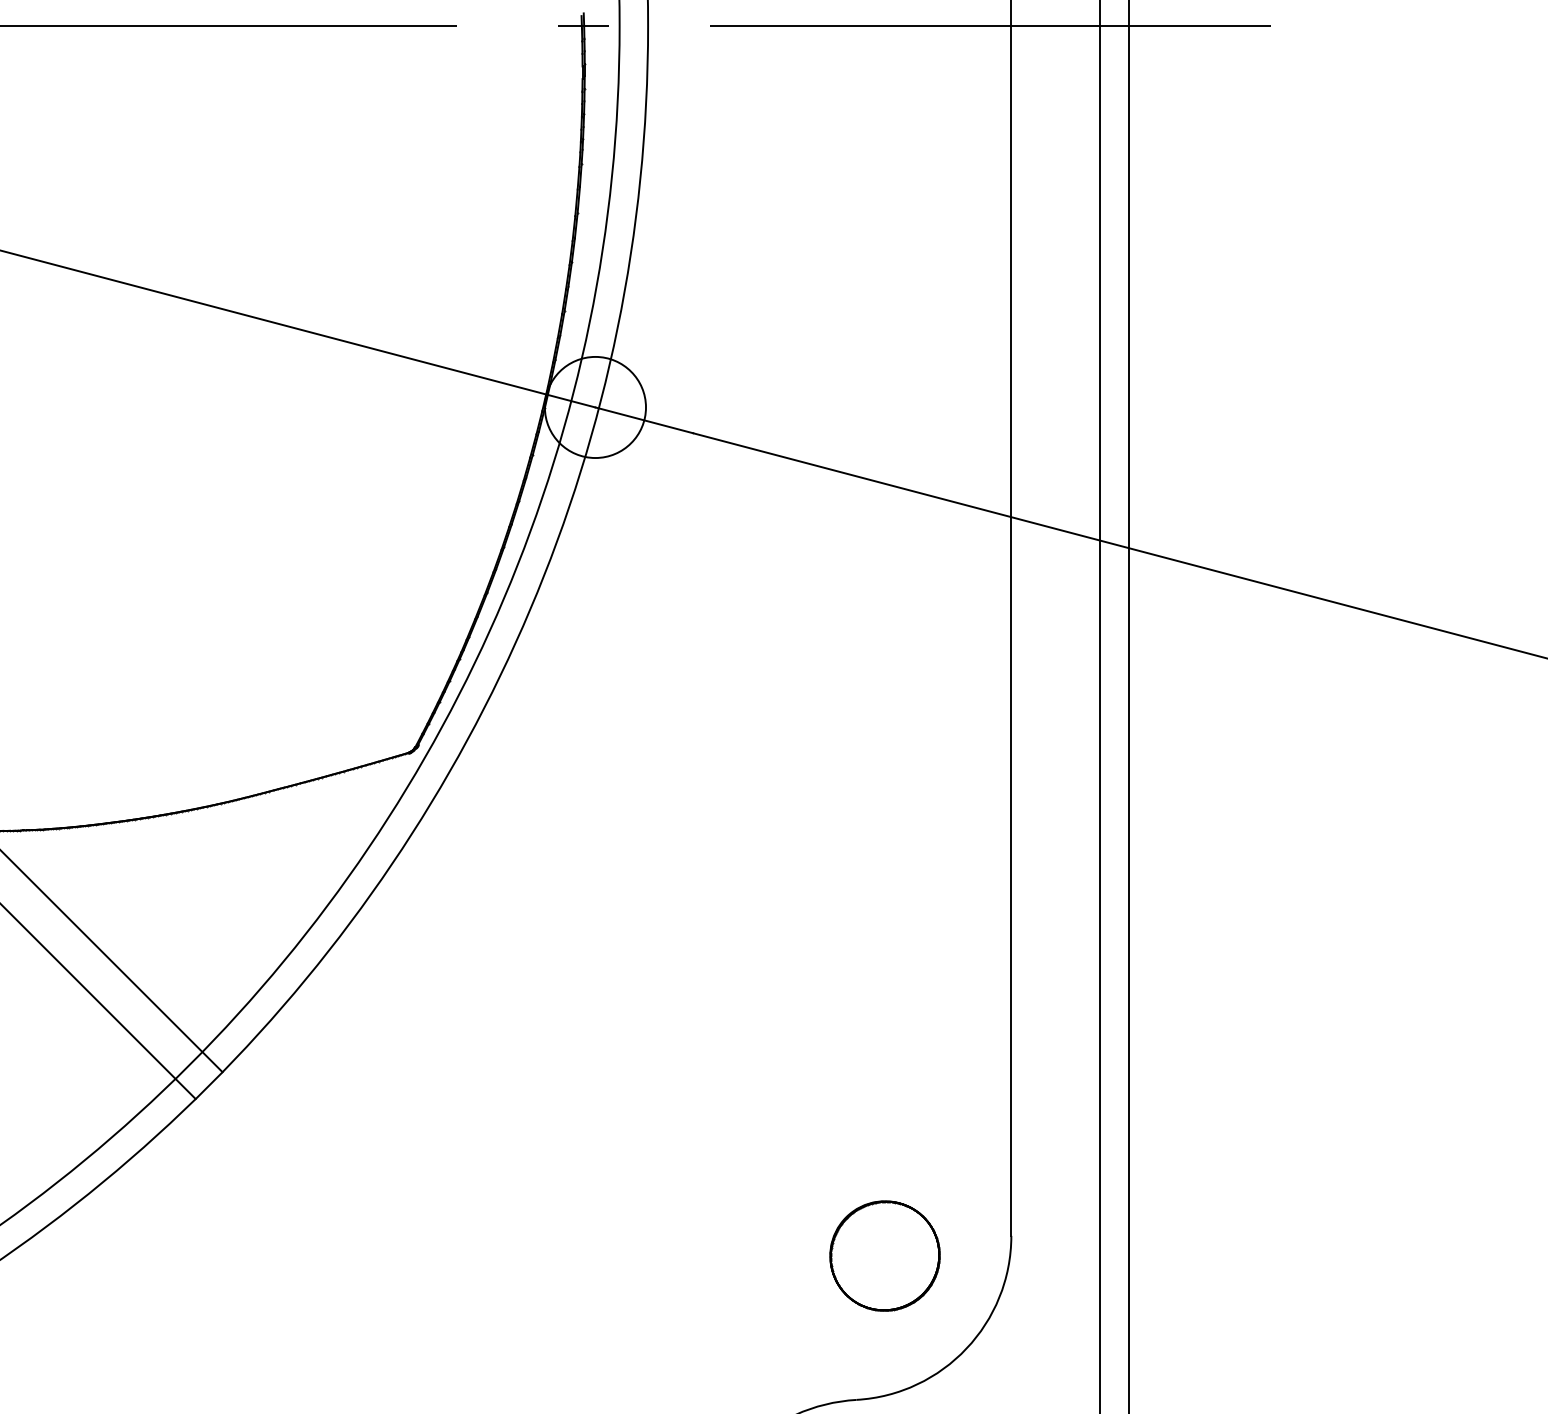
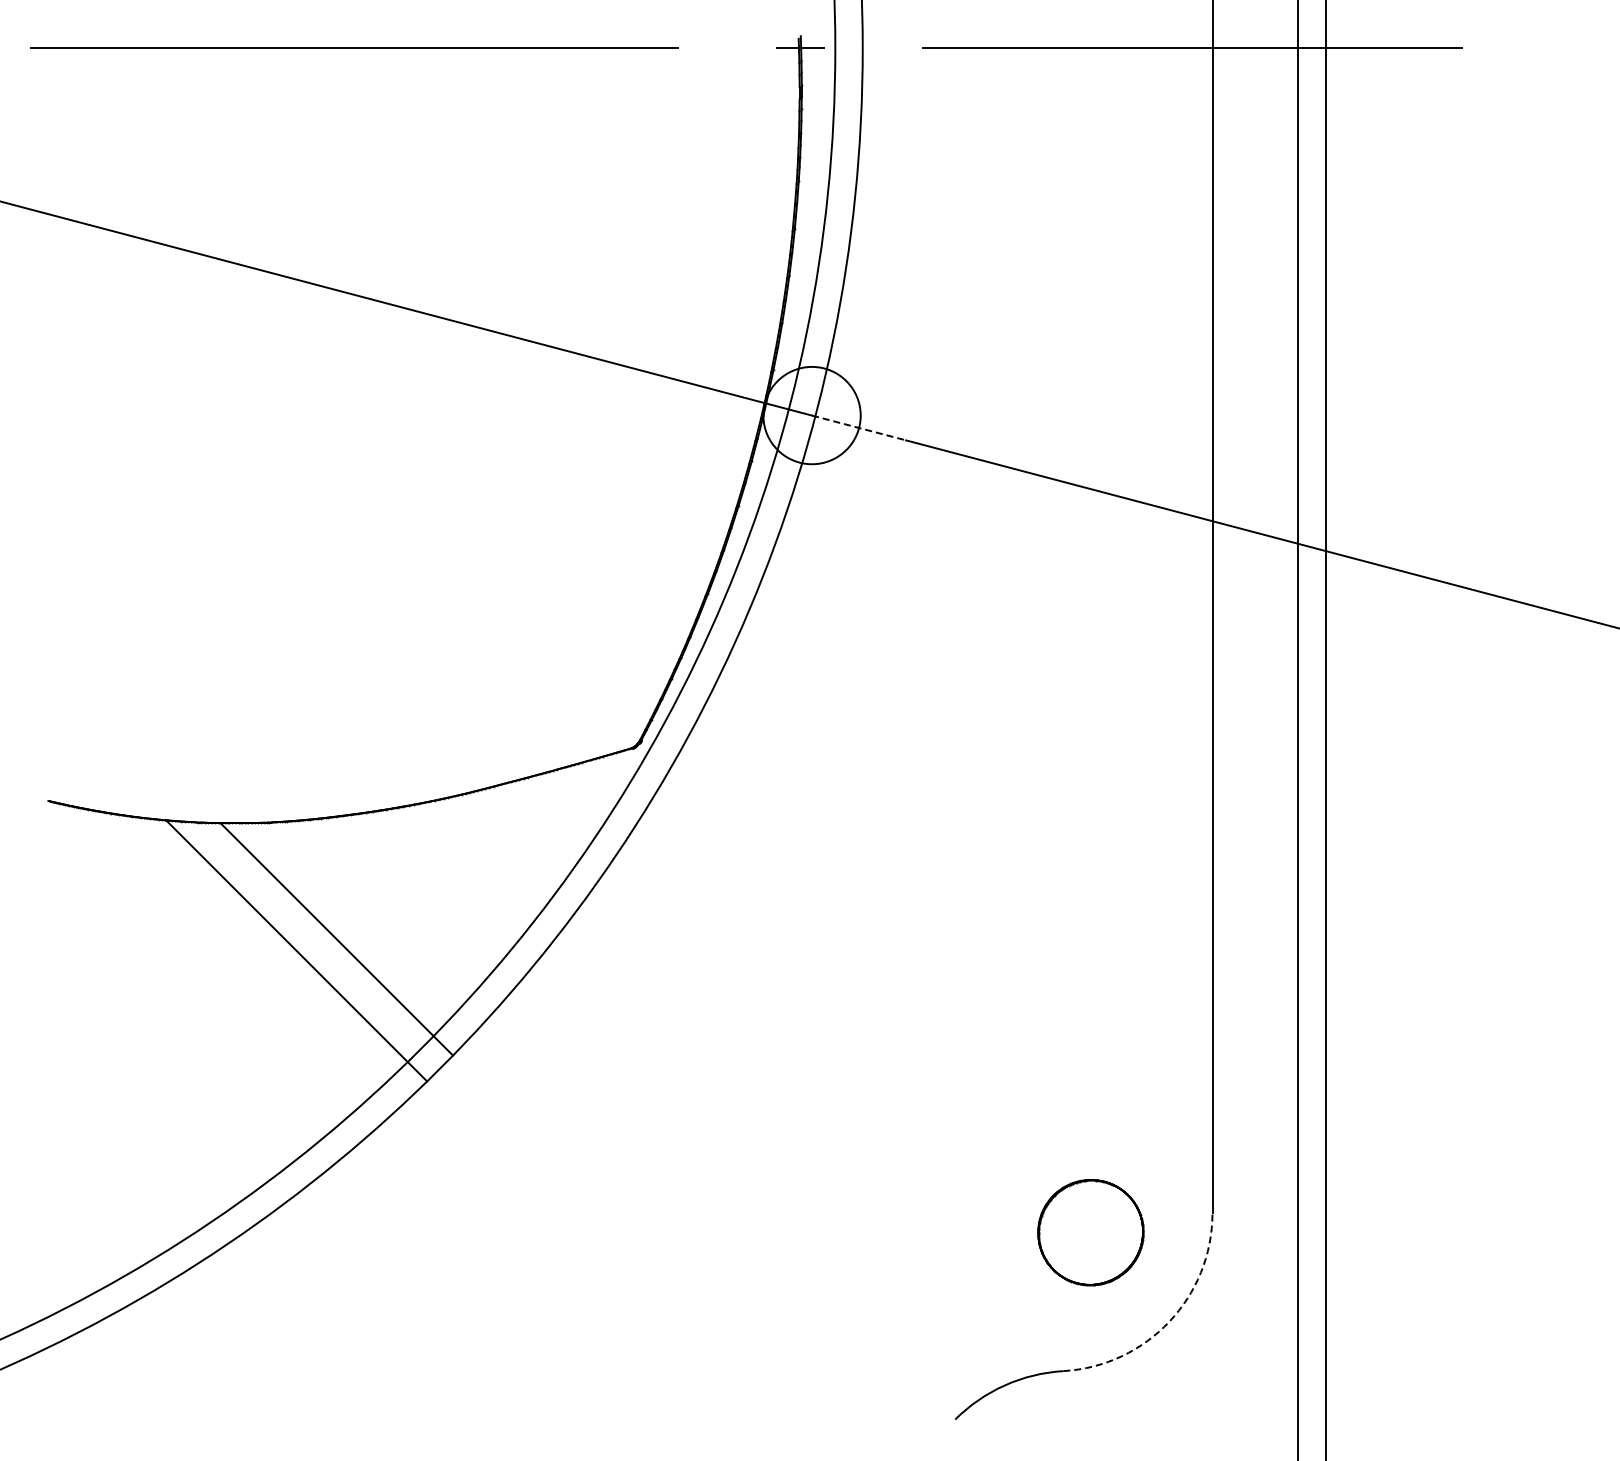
line: (644, 420) -> (859, 428), solid -> dashed
arc: (966, 1348) -> (1169, 1321), solid -> dashed

